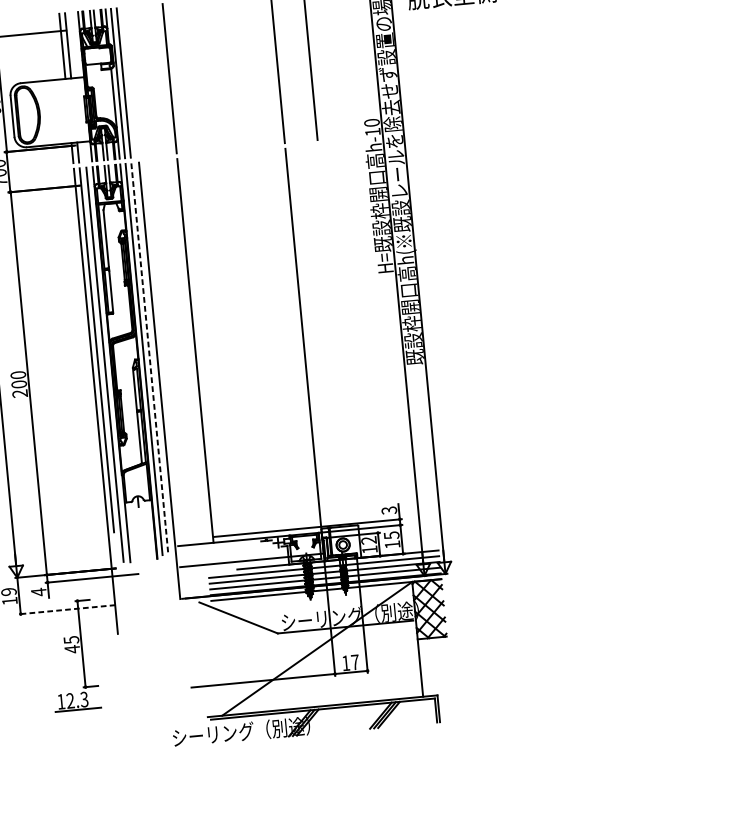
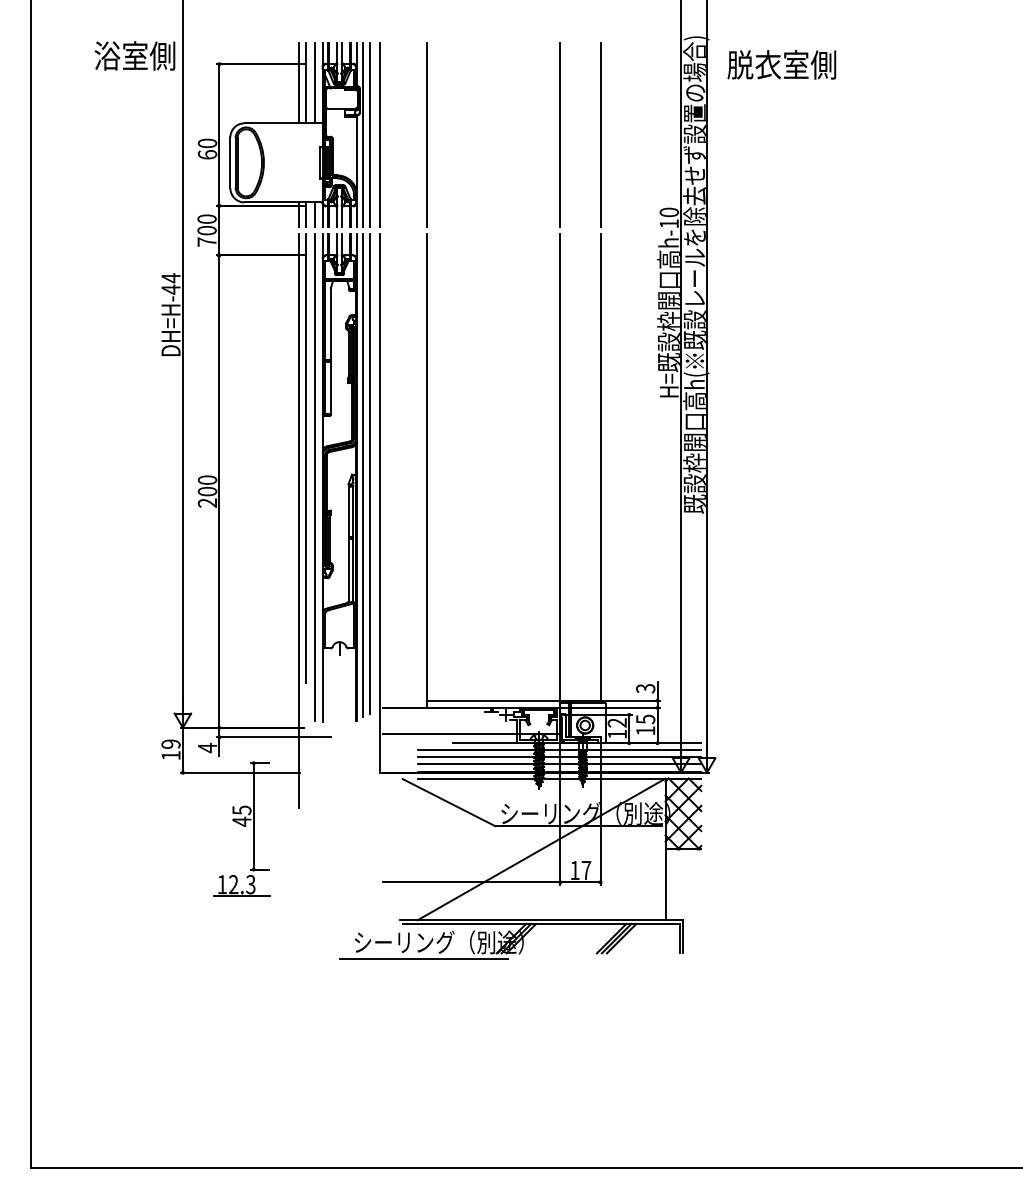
line: (74, 44) -> (314, 82), added
line: (131, 81) -> (379, 134), added
line: (84, 151) -> (314, 214), added
line: (335, 335) -> (600, 468), added
line: (149, 358) -> (370, 474), dashed -> solid
line: (67, 609) -> (240, 772), dashed -> solid
line: (229, 746) -> (423, 958), added

